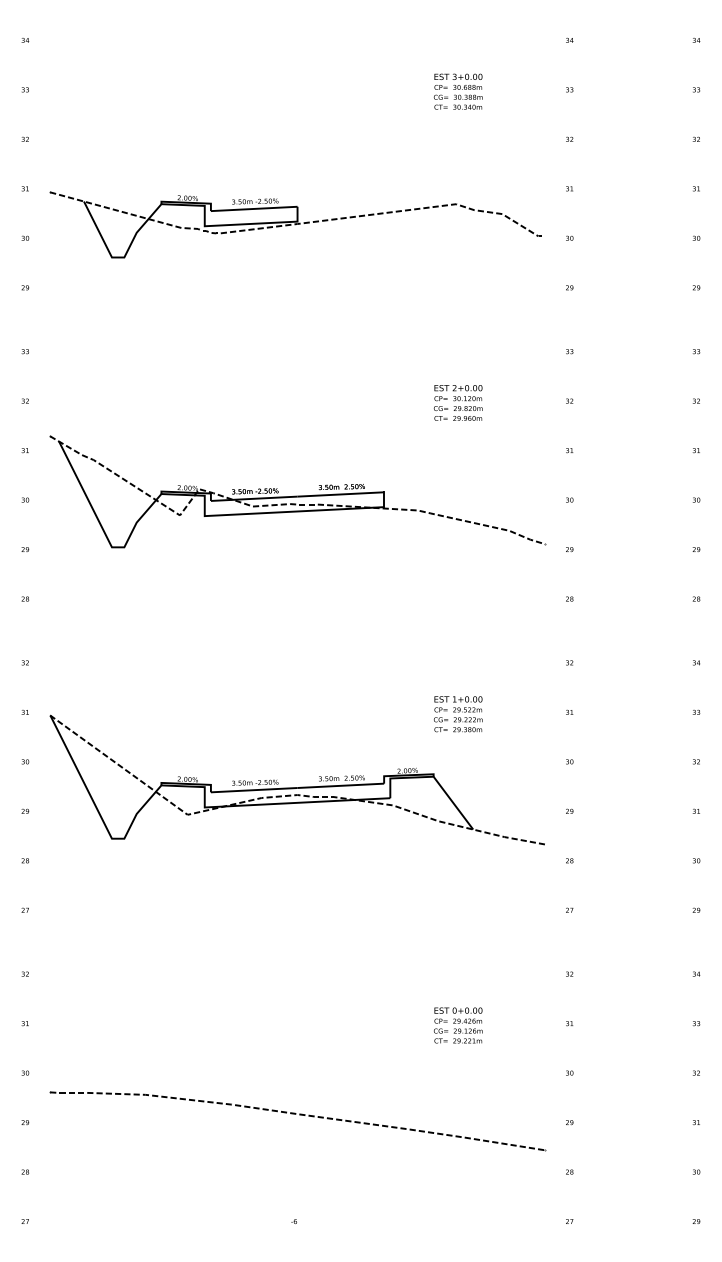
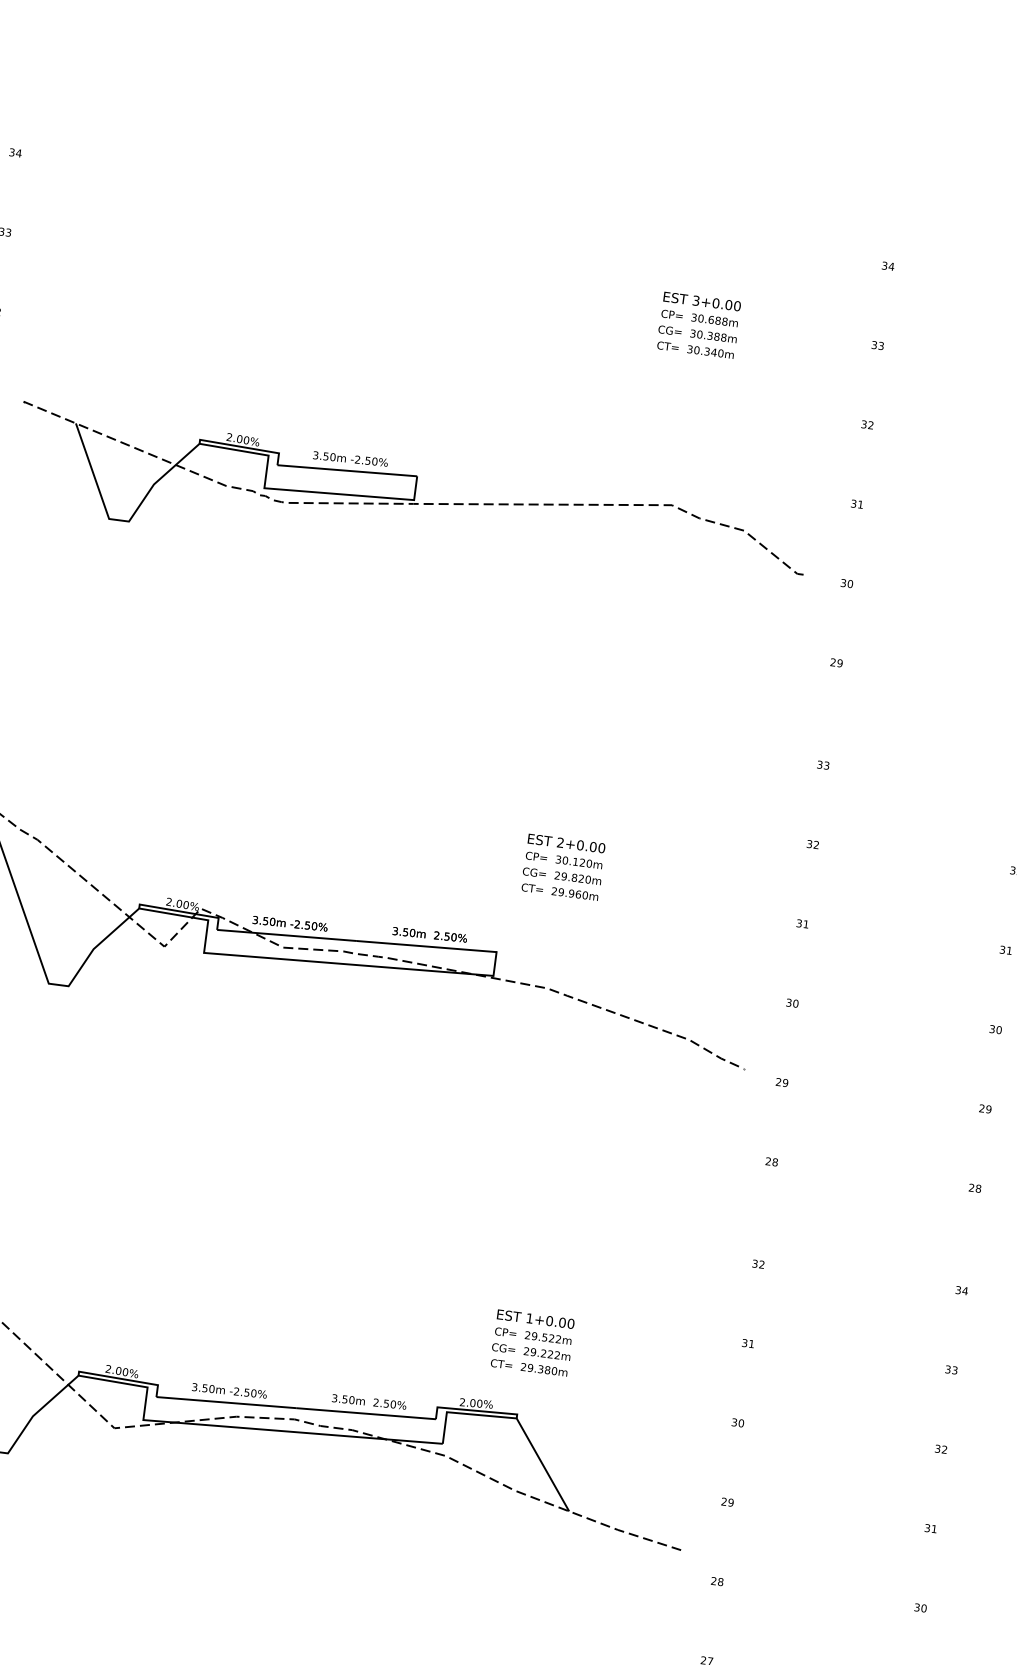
text: (457, 402) -> (562, 866), moved
text: (458, 714) -> (532, 1343), moved

